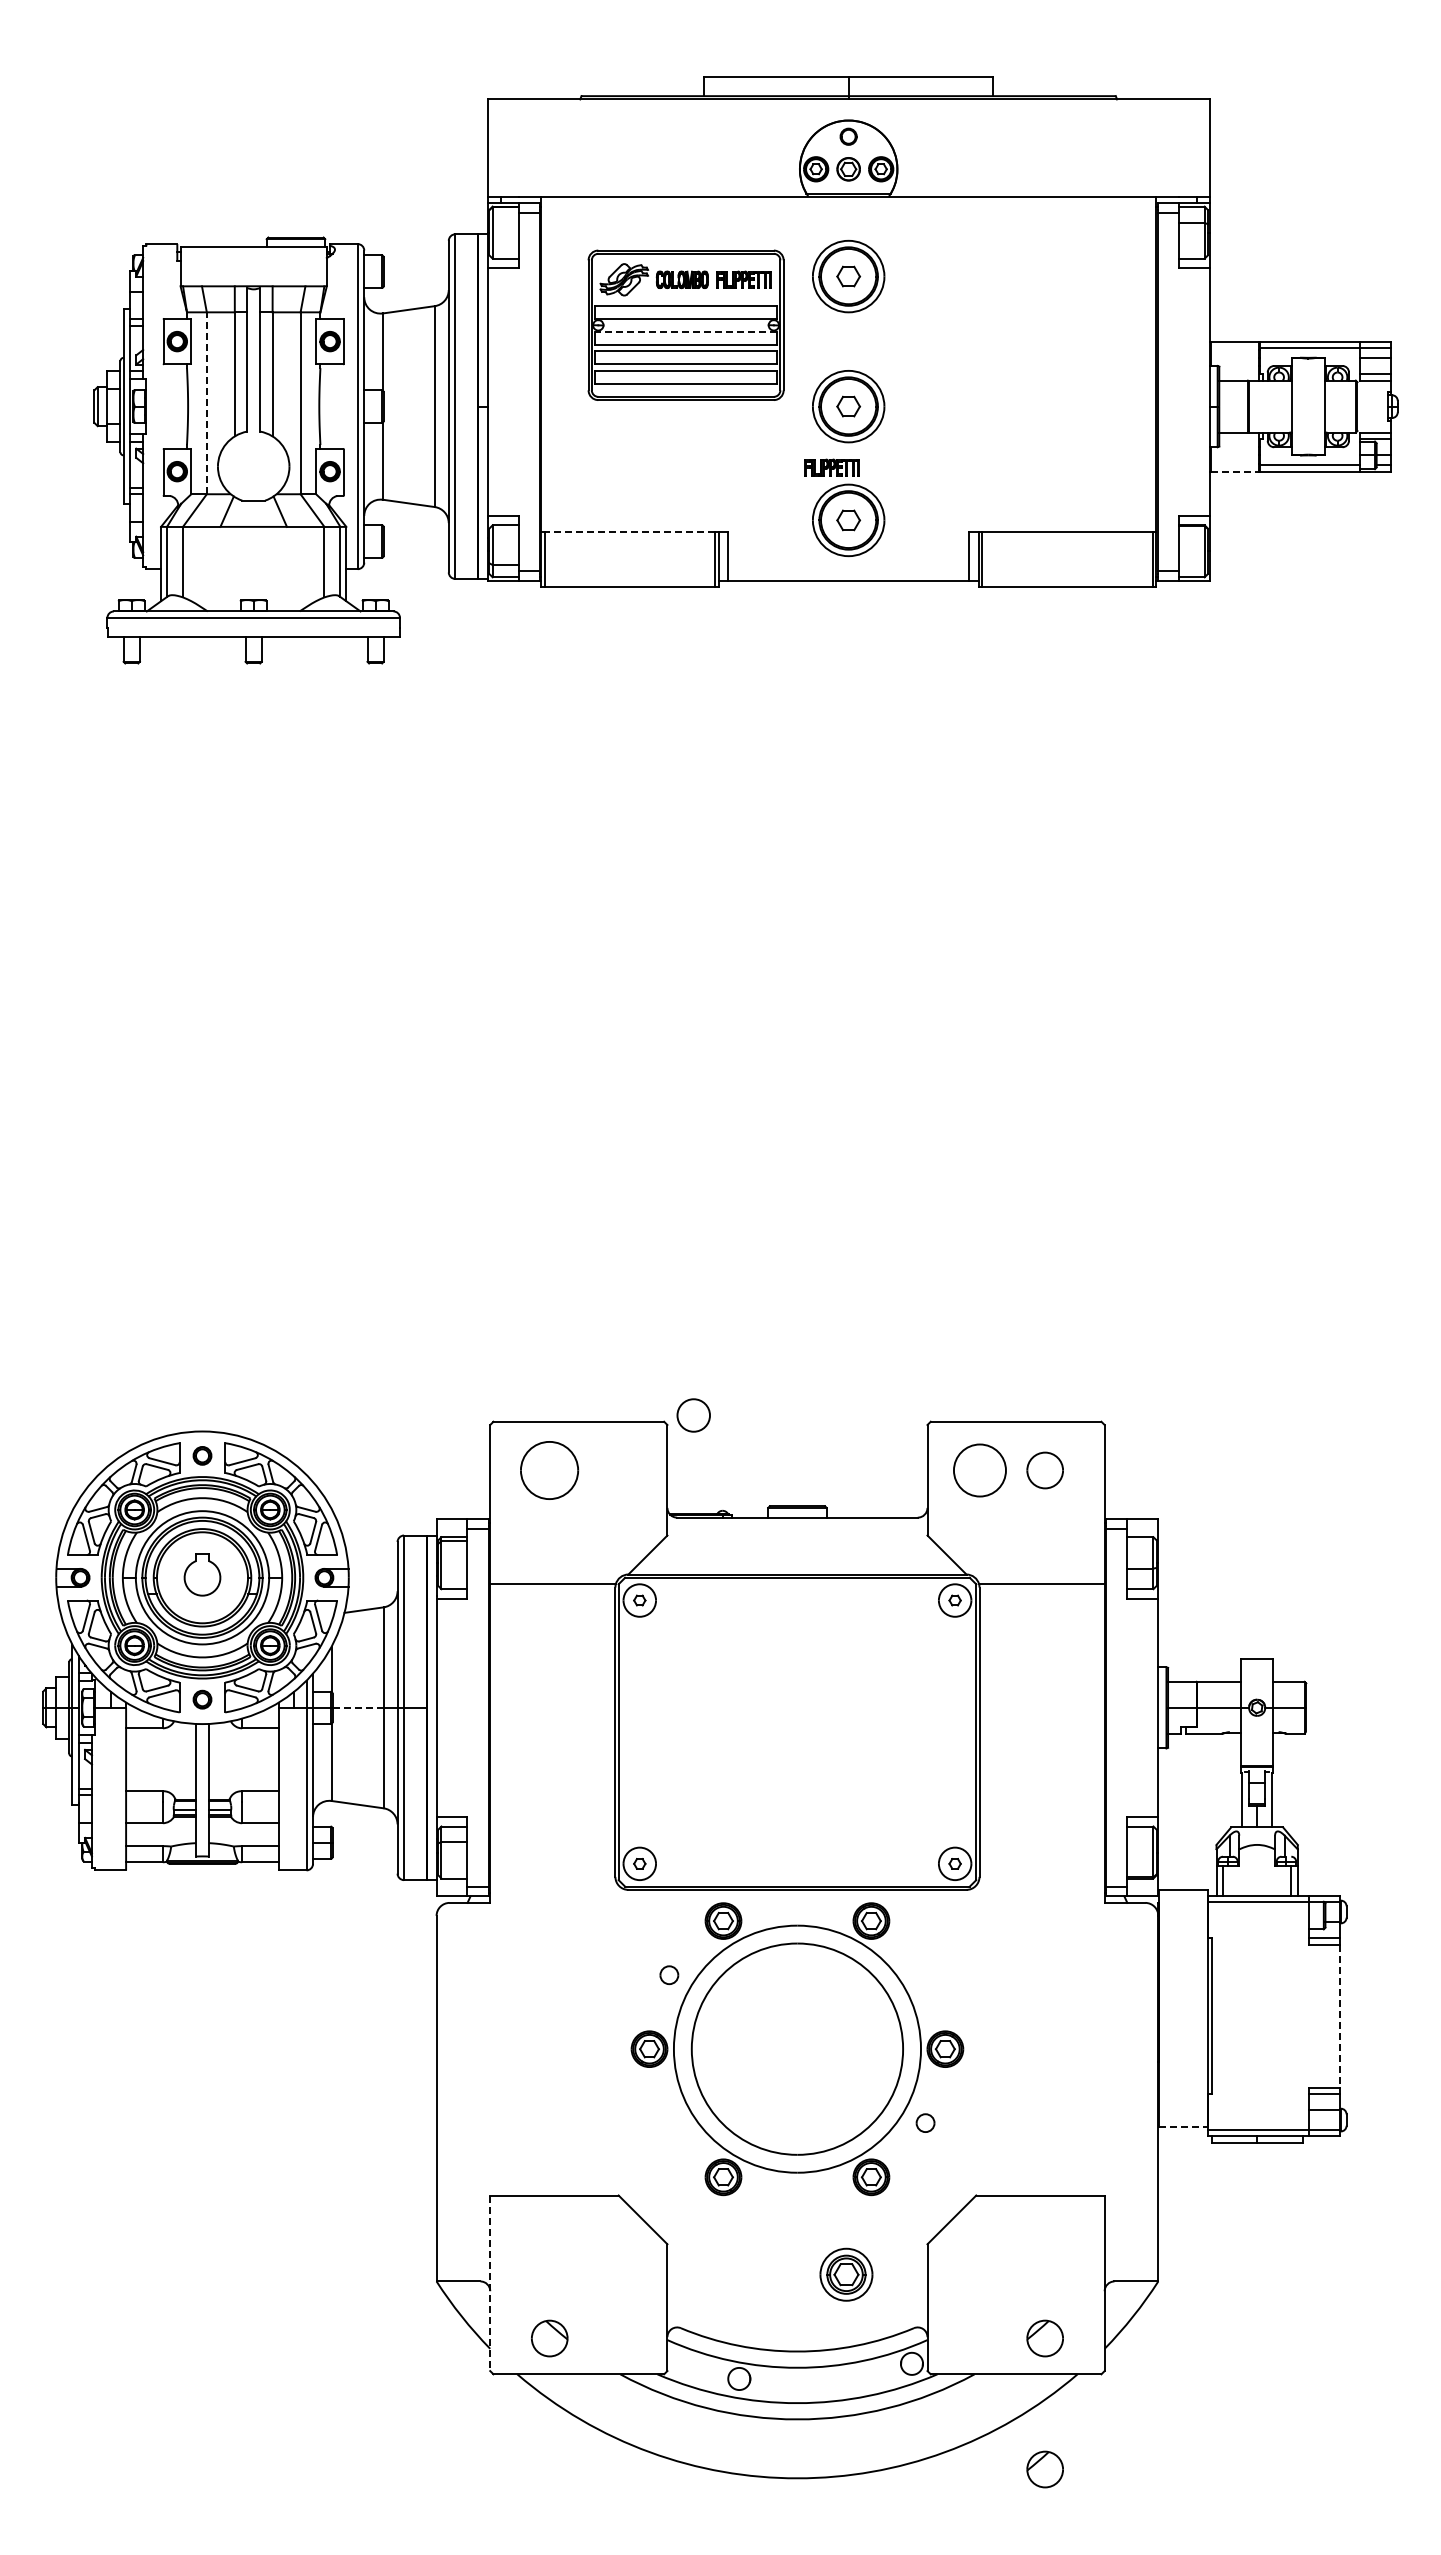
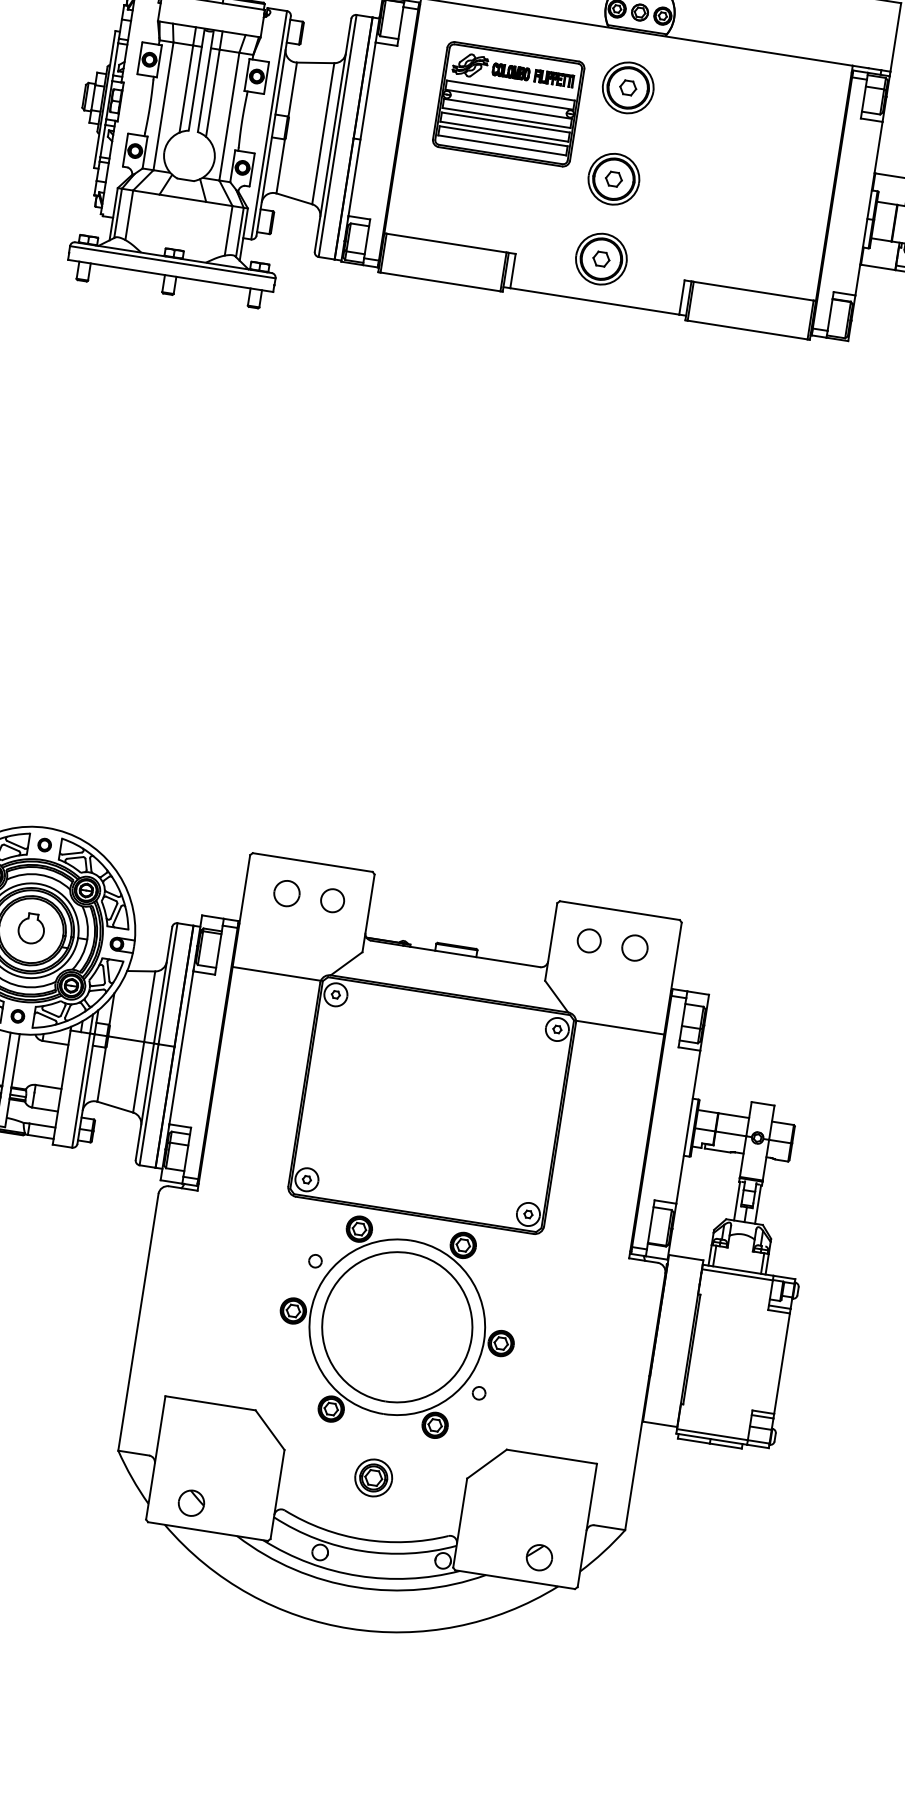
line: (685, 331) -> (507, 108), dashed -> solid
line: (206, 403) -> (163, 106), dashed -> solid
part: (831, 467) -> (595, 220), removed
line: (1235, 471) -> (878, 267), dashed -> solid
line: (629, 531) -> (446, 242), dashed -> solid
circle: (693, 1415) -> (332, 900), moved
part: (549, 1470) -> (286, 893), size x0.62
circle: (980, 1470) -> (589, 940), size x0.62
line: (358, 1707) -> (126, 1039), dashed -> solid
line: (1340, 2016) -> (782, 1364), dashed -> solid
line: (1184, 2126) -> (660, 1424), dashed -> solid
part: (846, 2274) -> (373, 1477), moved
line: (490, 2283) -> (155, 1458), dashed -> solid
part: (1044, 2469) -> (524, 1649), removed

